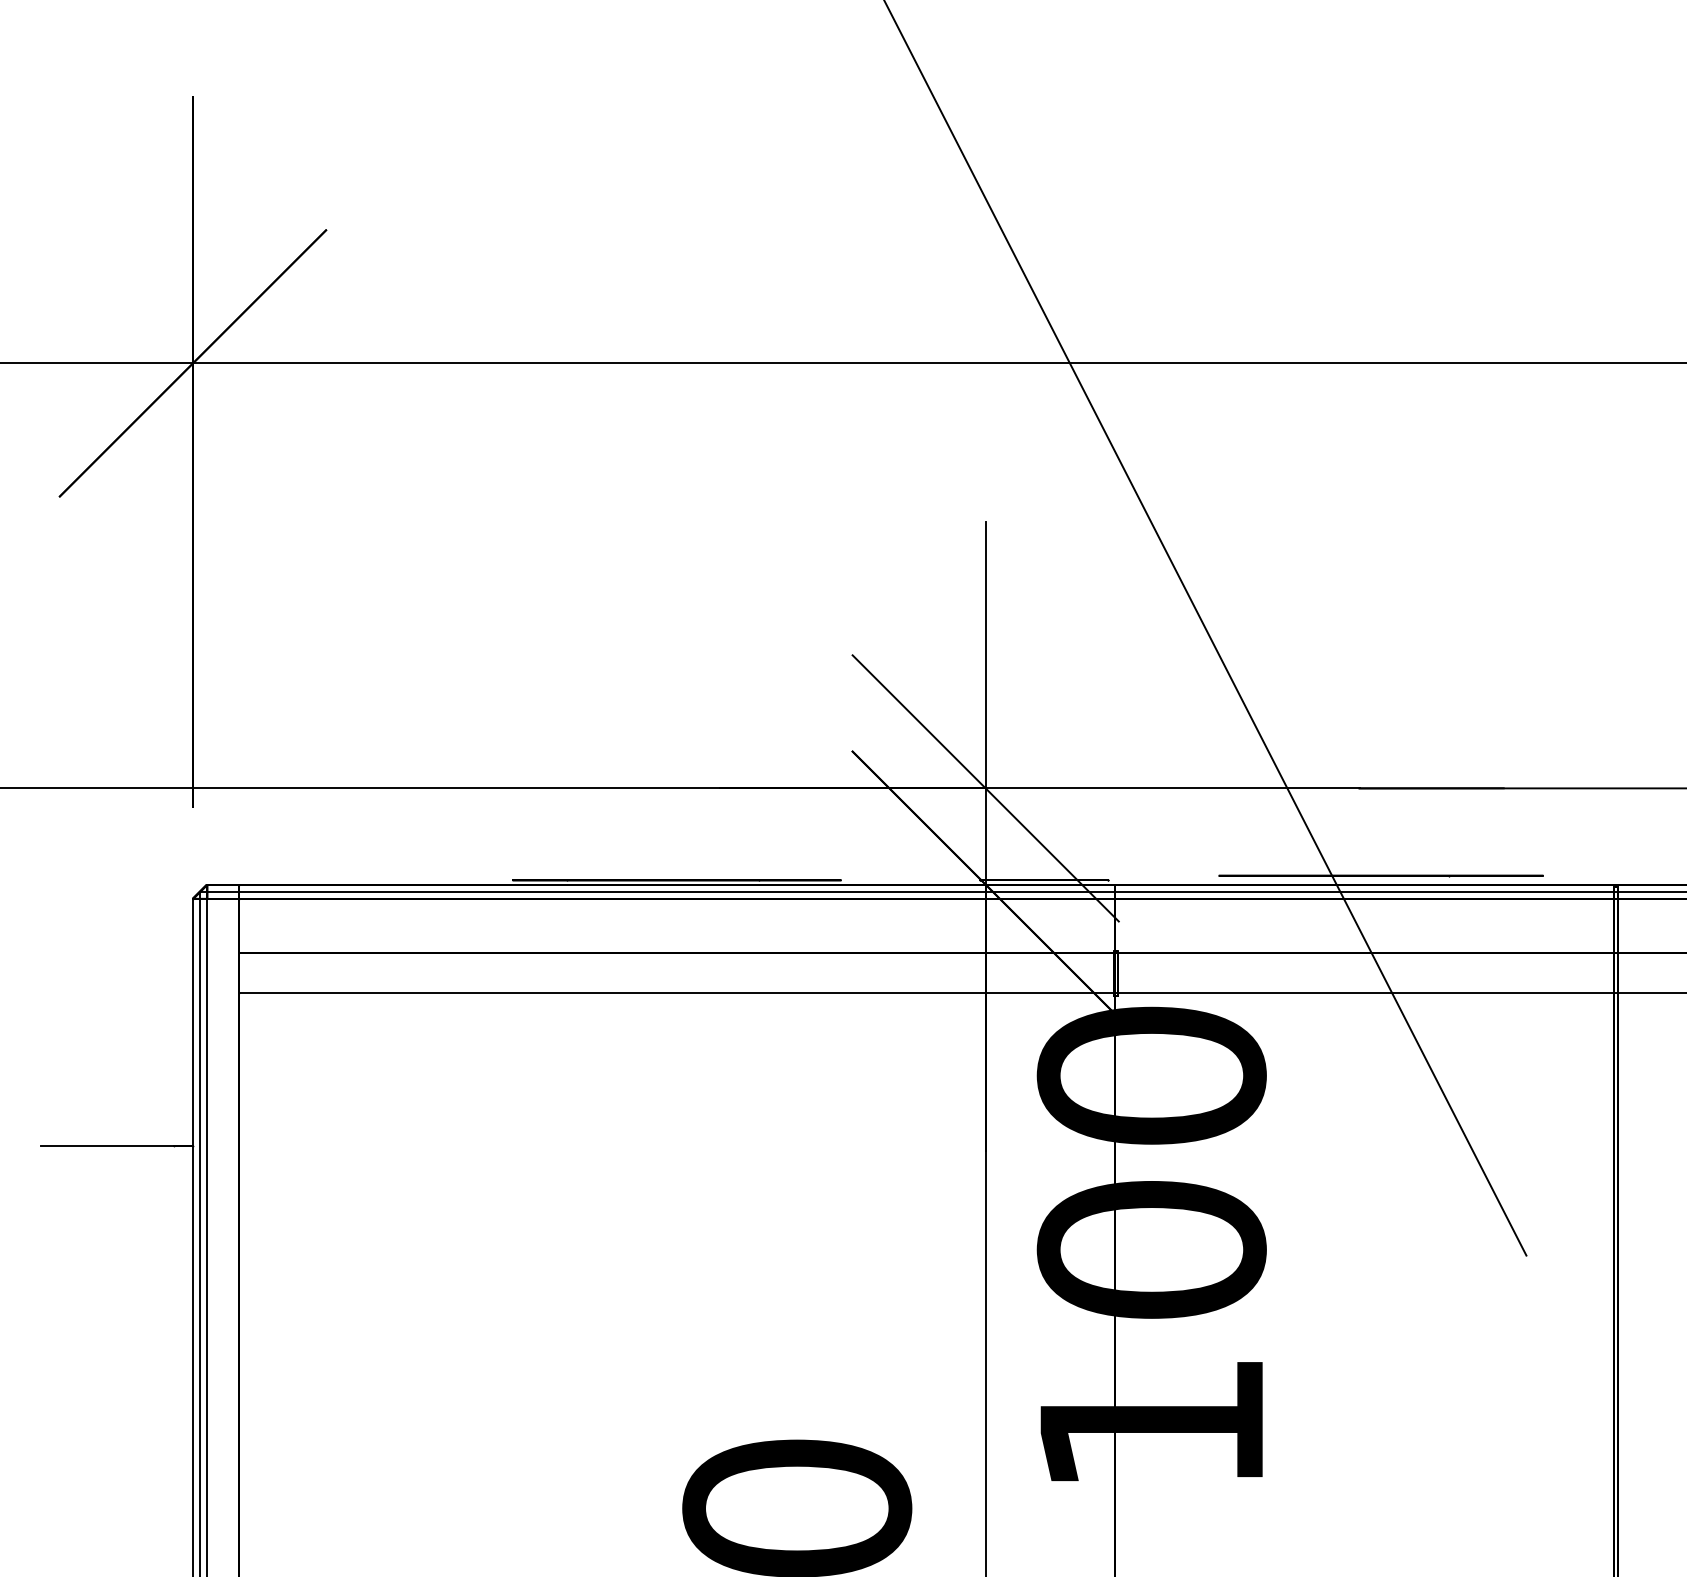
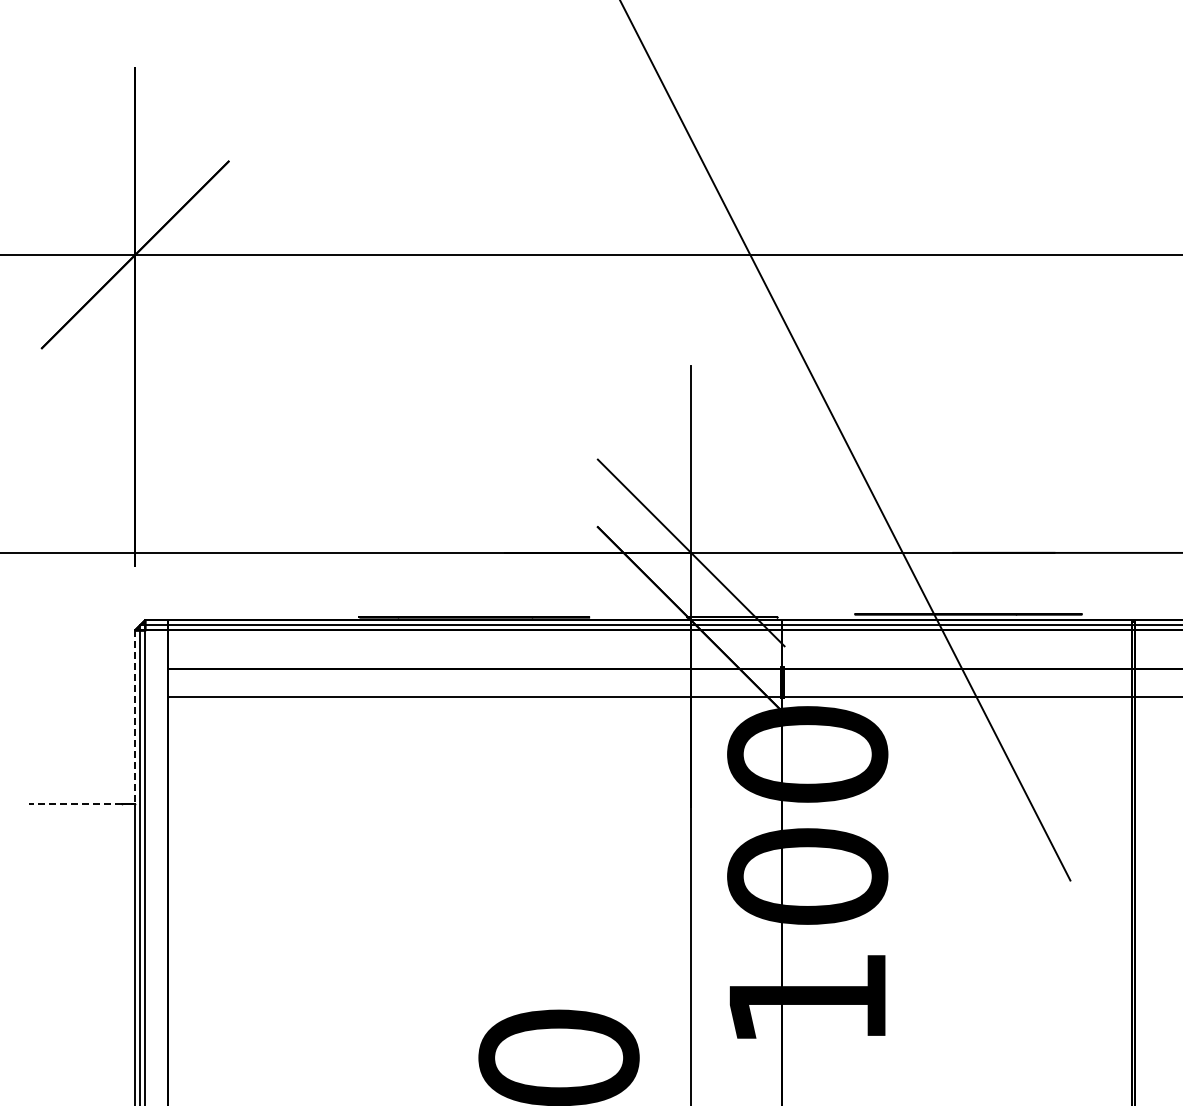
line: (193, 1023) -> (135, 717), solid -> dashed
line: (107, 1147) -> (75, 804), solid -> dashed

